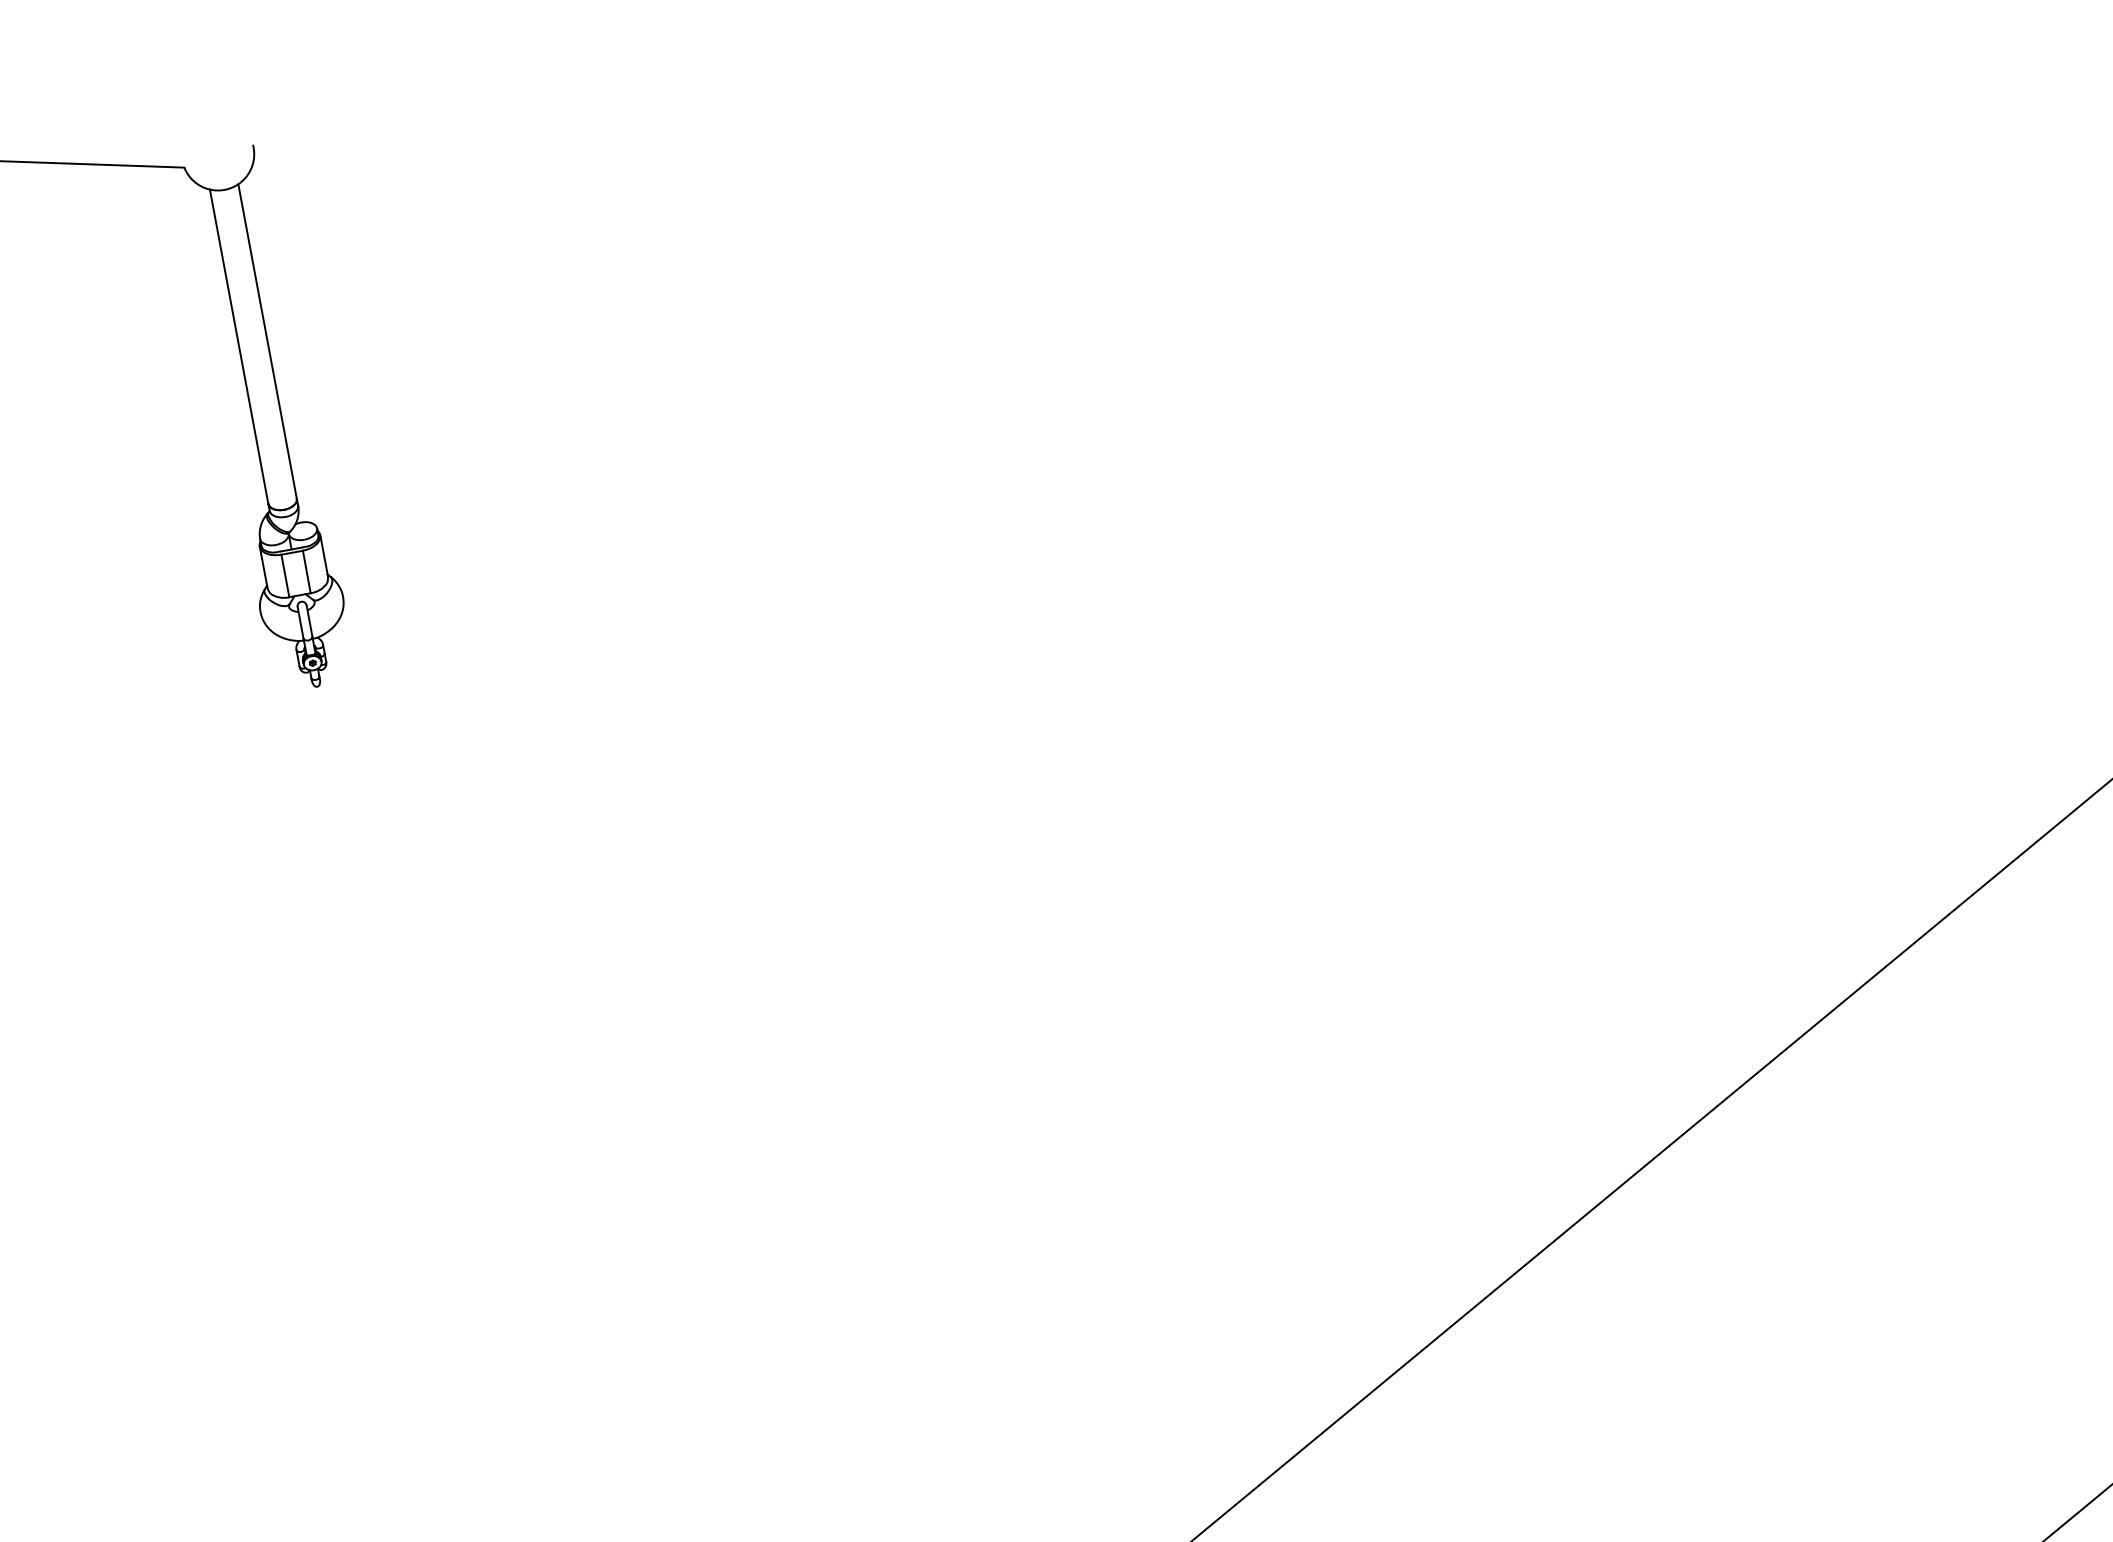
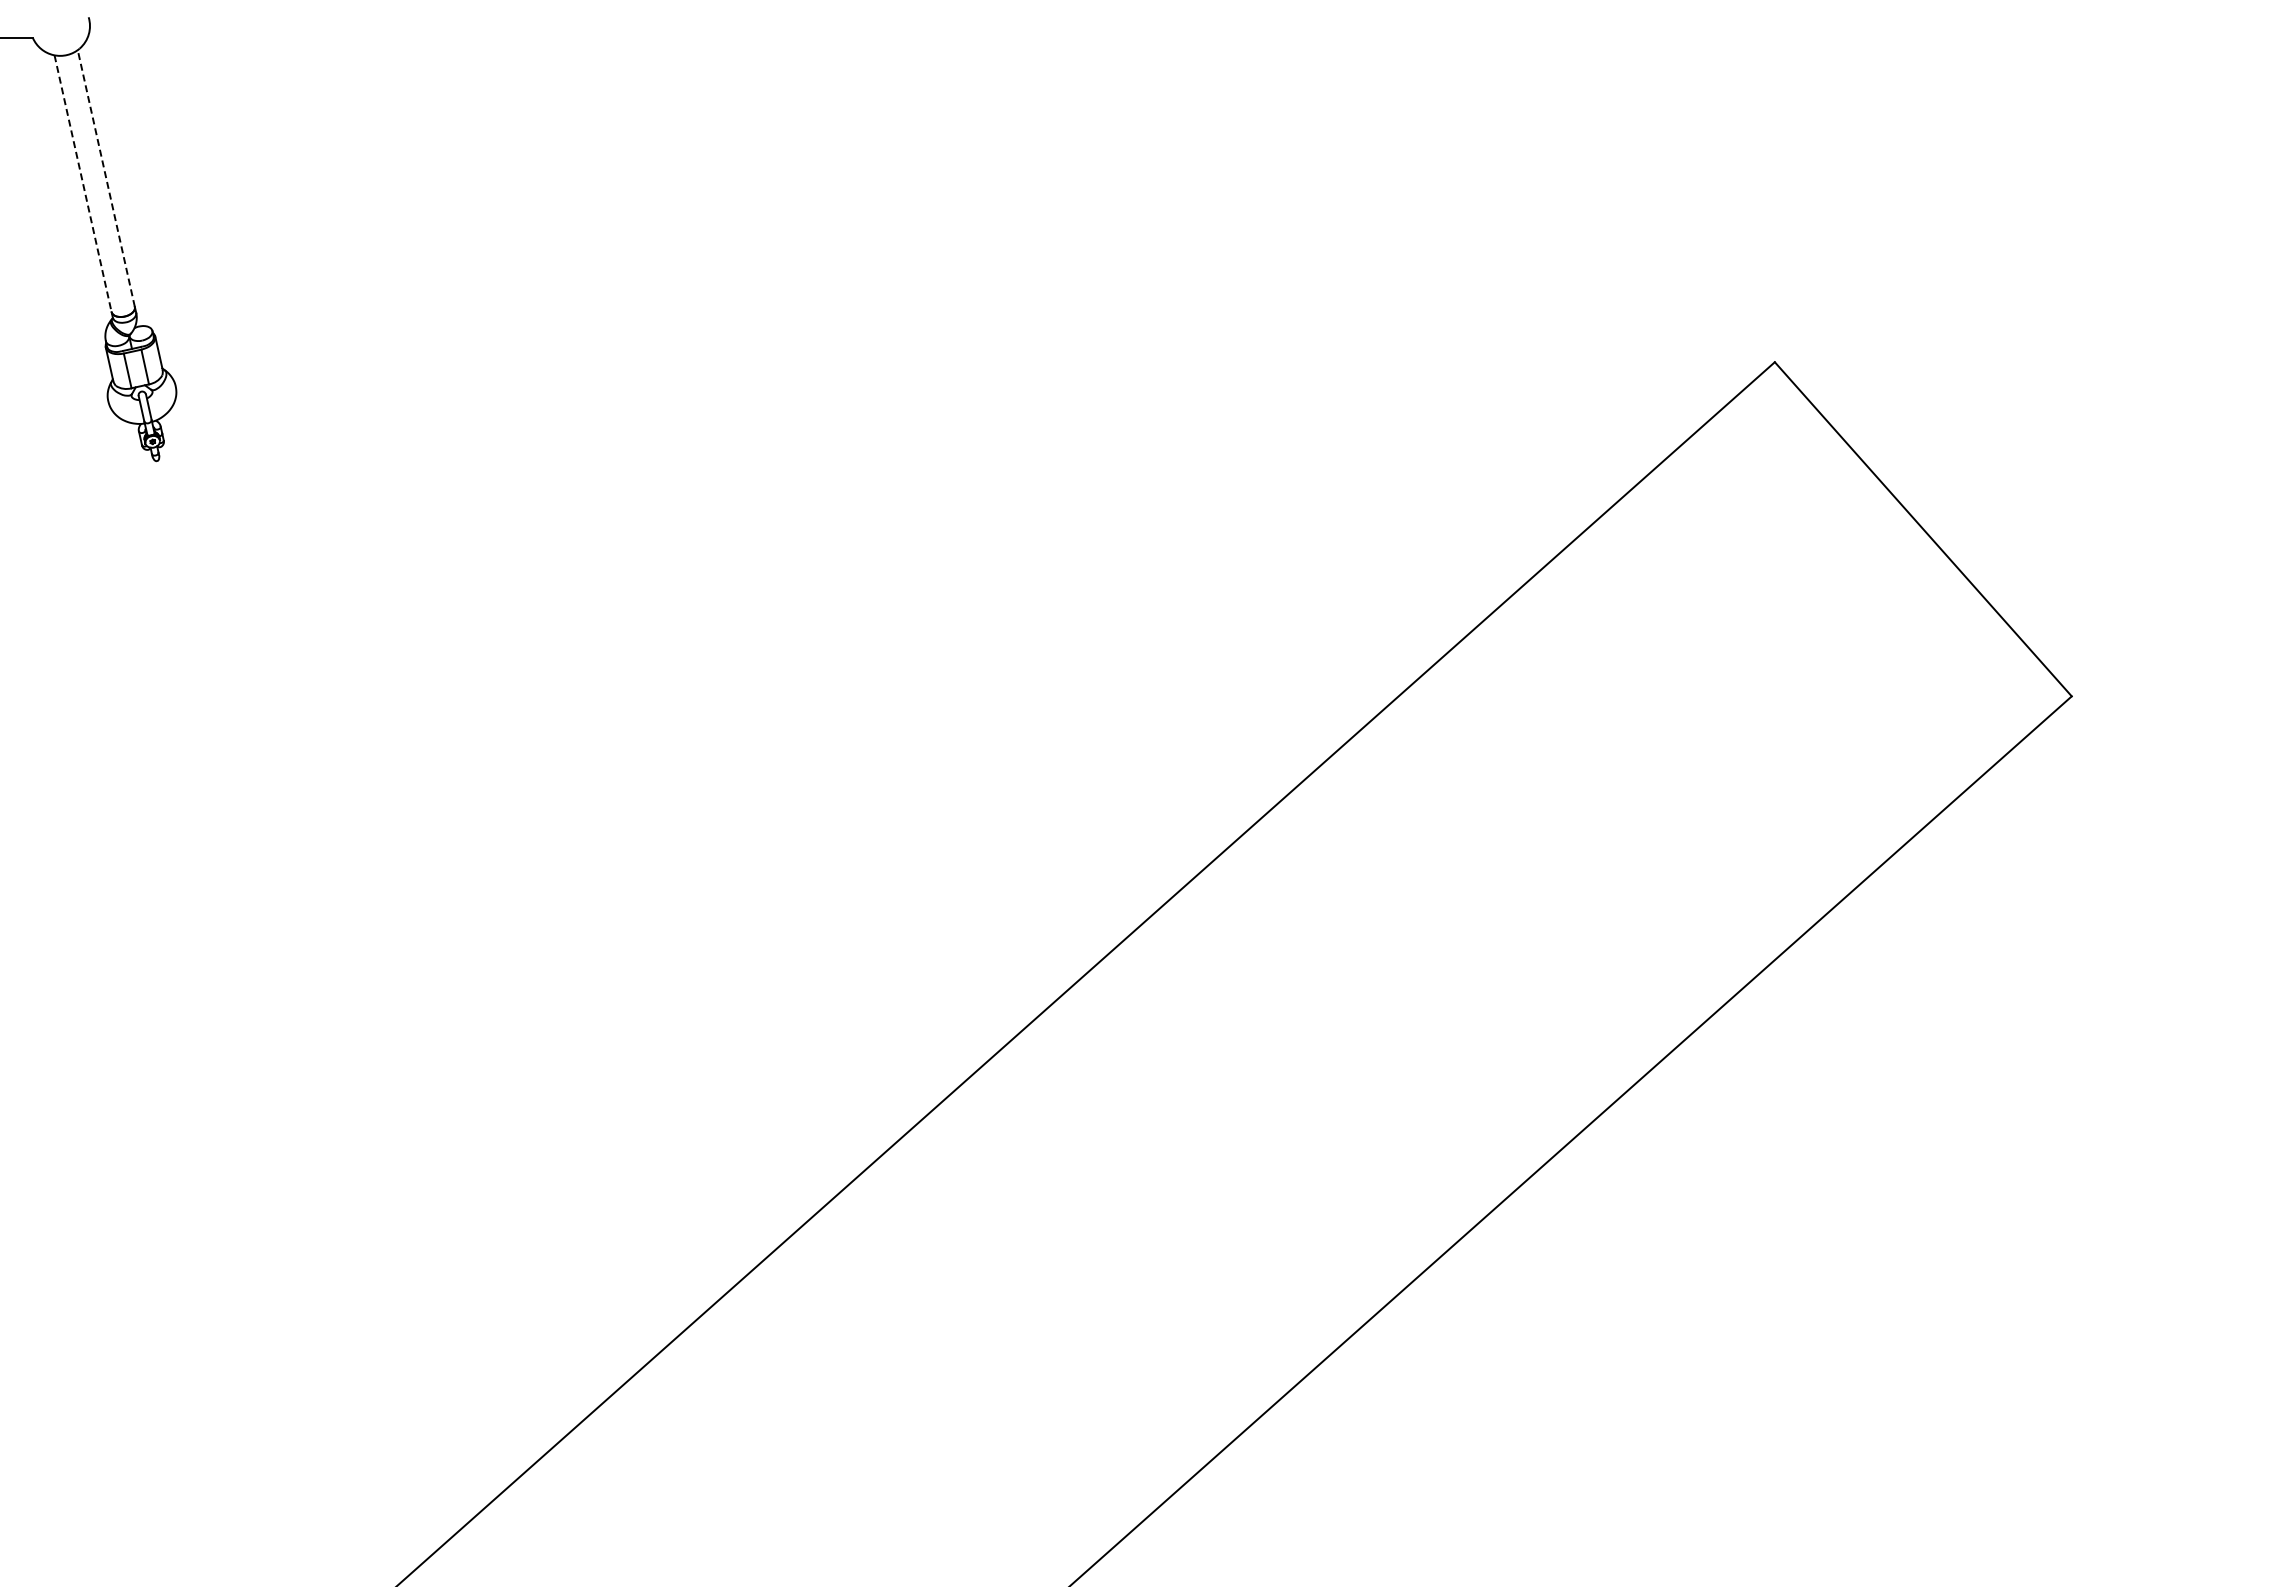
line: (267, 341) -> (106, 178), solid -> dashed
line: (239, 346) -> (83, 183), solid -> dashed

